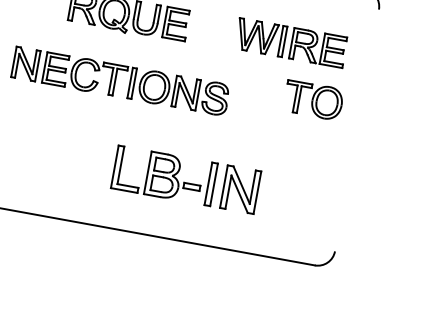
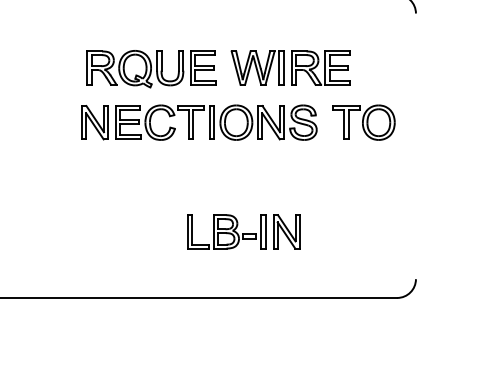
part: (290, 42) -> (290, 67), moved
part: (121, 81) -> (199, 122), moved
part: (185, 179) -> (243, 231), size x0.71

